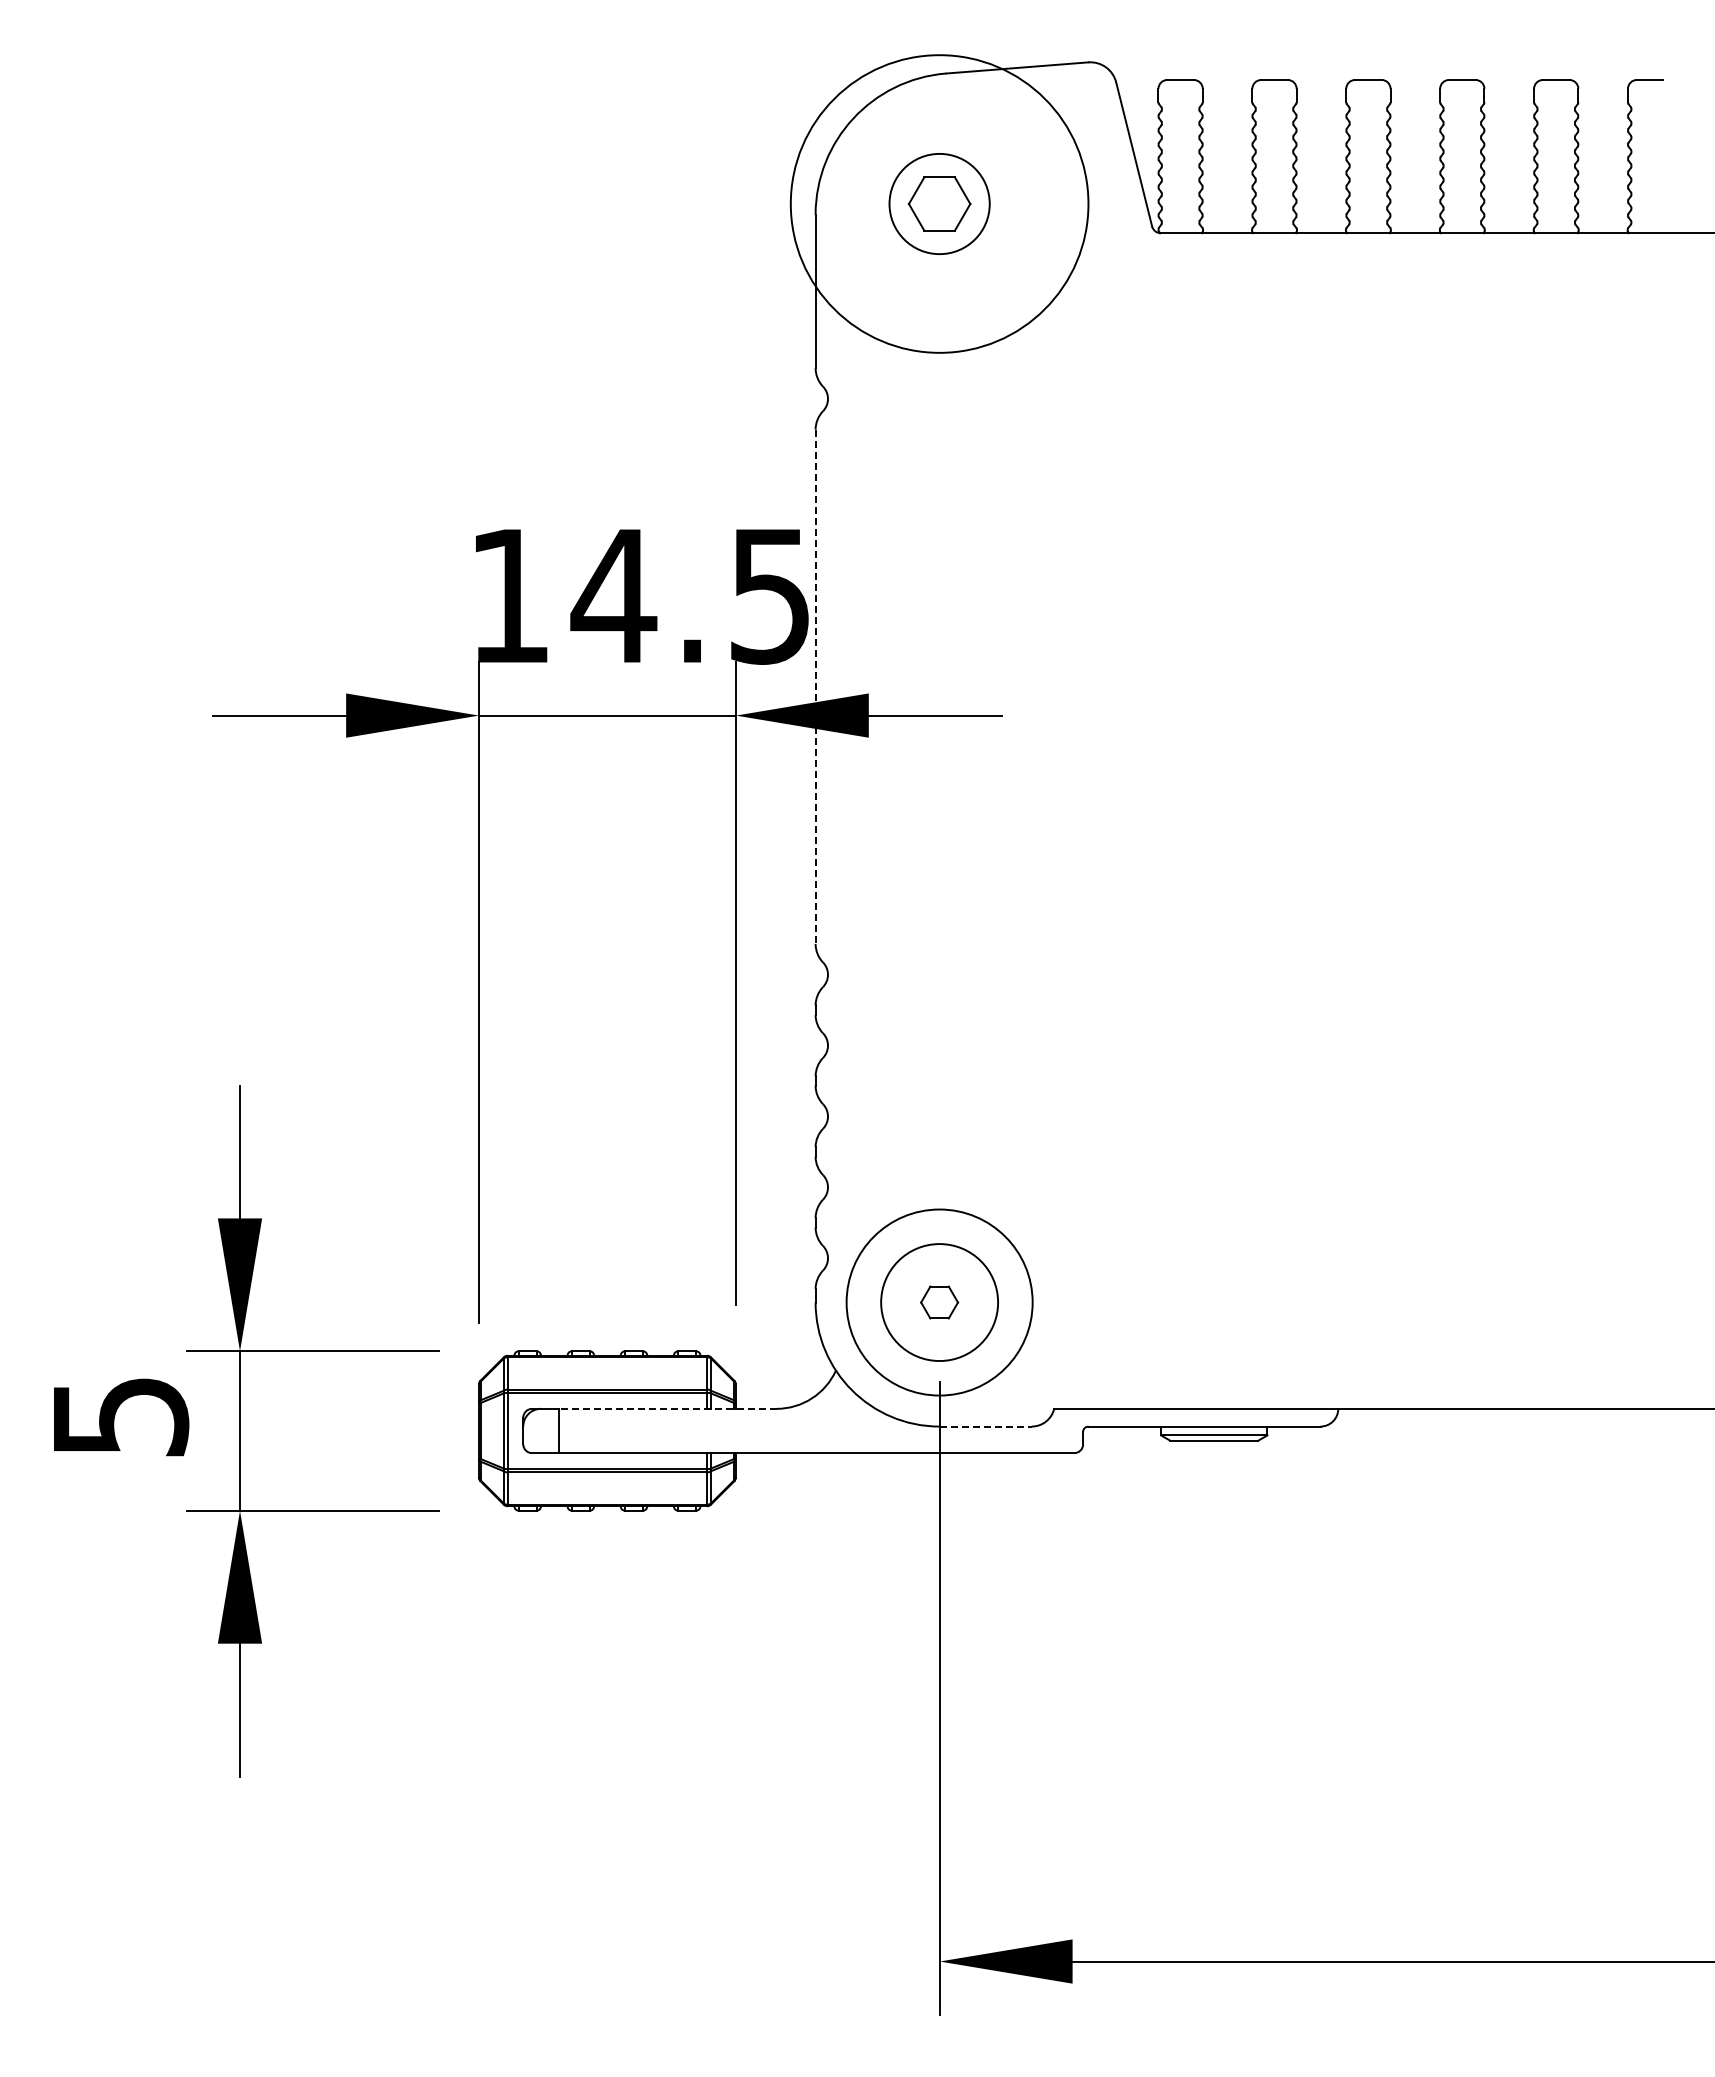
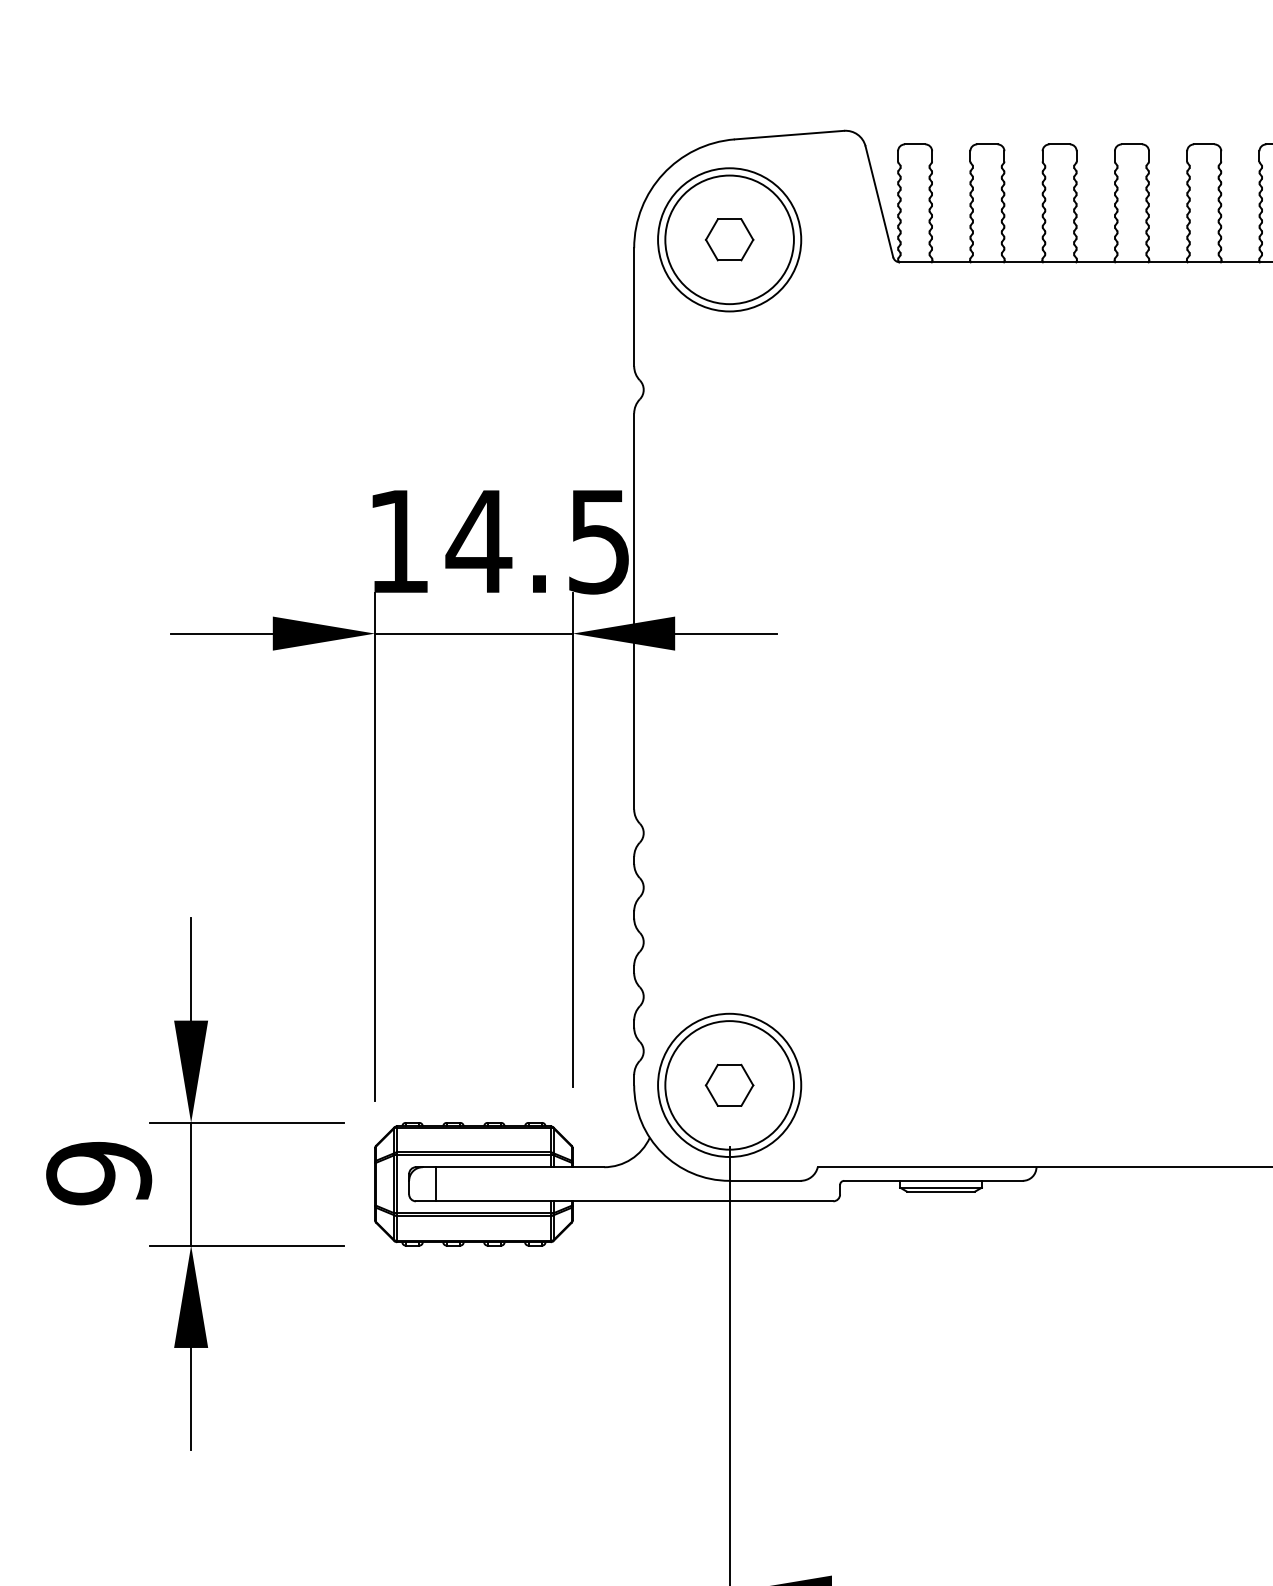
circle: (939, 203) -> (729, 239), size x1.67
circle: (939, 204) -> (729, 240), size x0.62
line: (815, 687) -> (634, 611), dashed -> solid
circle: (939, 1302) -> (729, 1085), size x1.43
part: (939, 1302) -> (729, 1085), size x1.67
line: (667, 1408) -> (520, 1166), dashed -> solid
text: (120, 1417) -> (99, 1173), 5 -> 9
line: (986, 1426) -> (765, 1180), dashed -> solid

